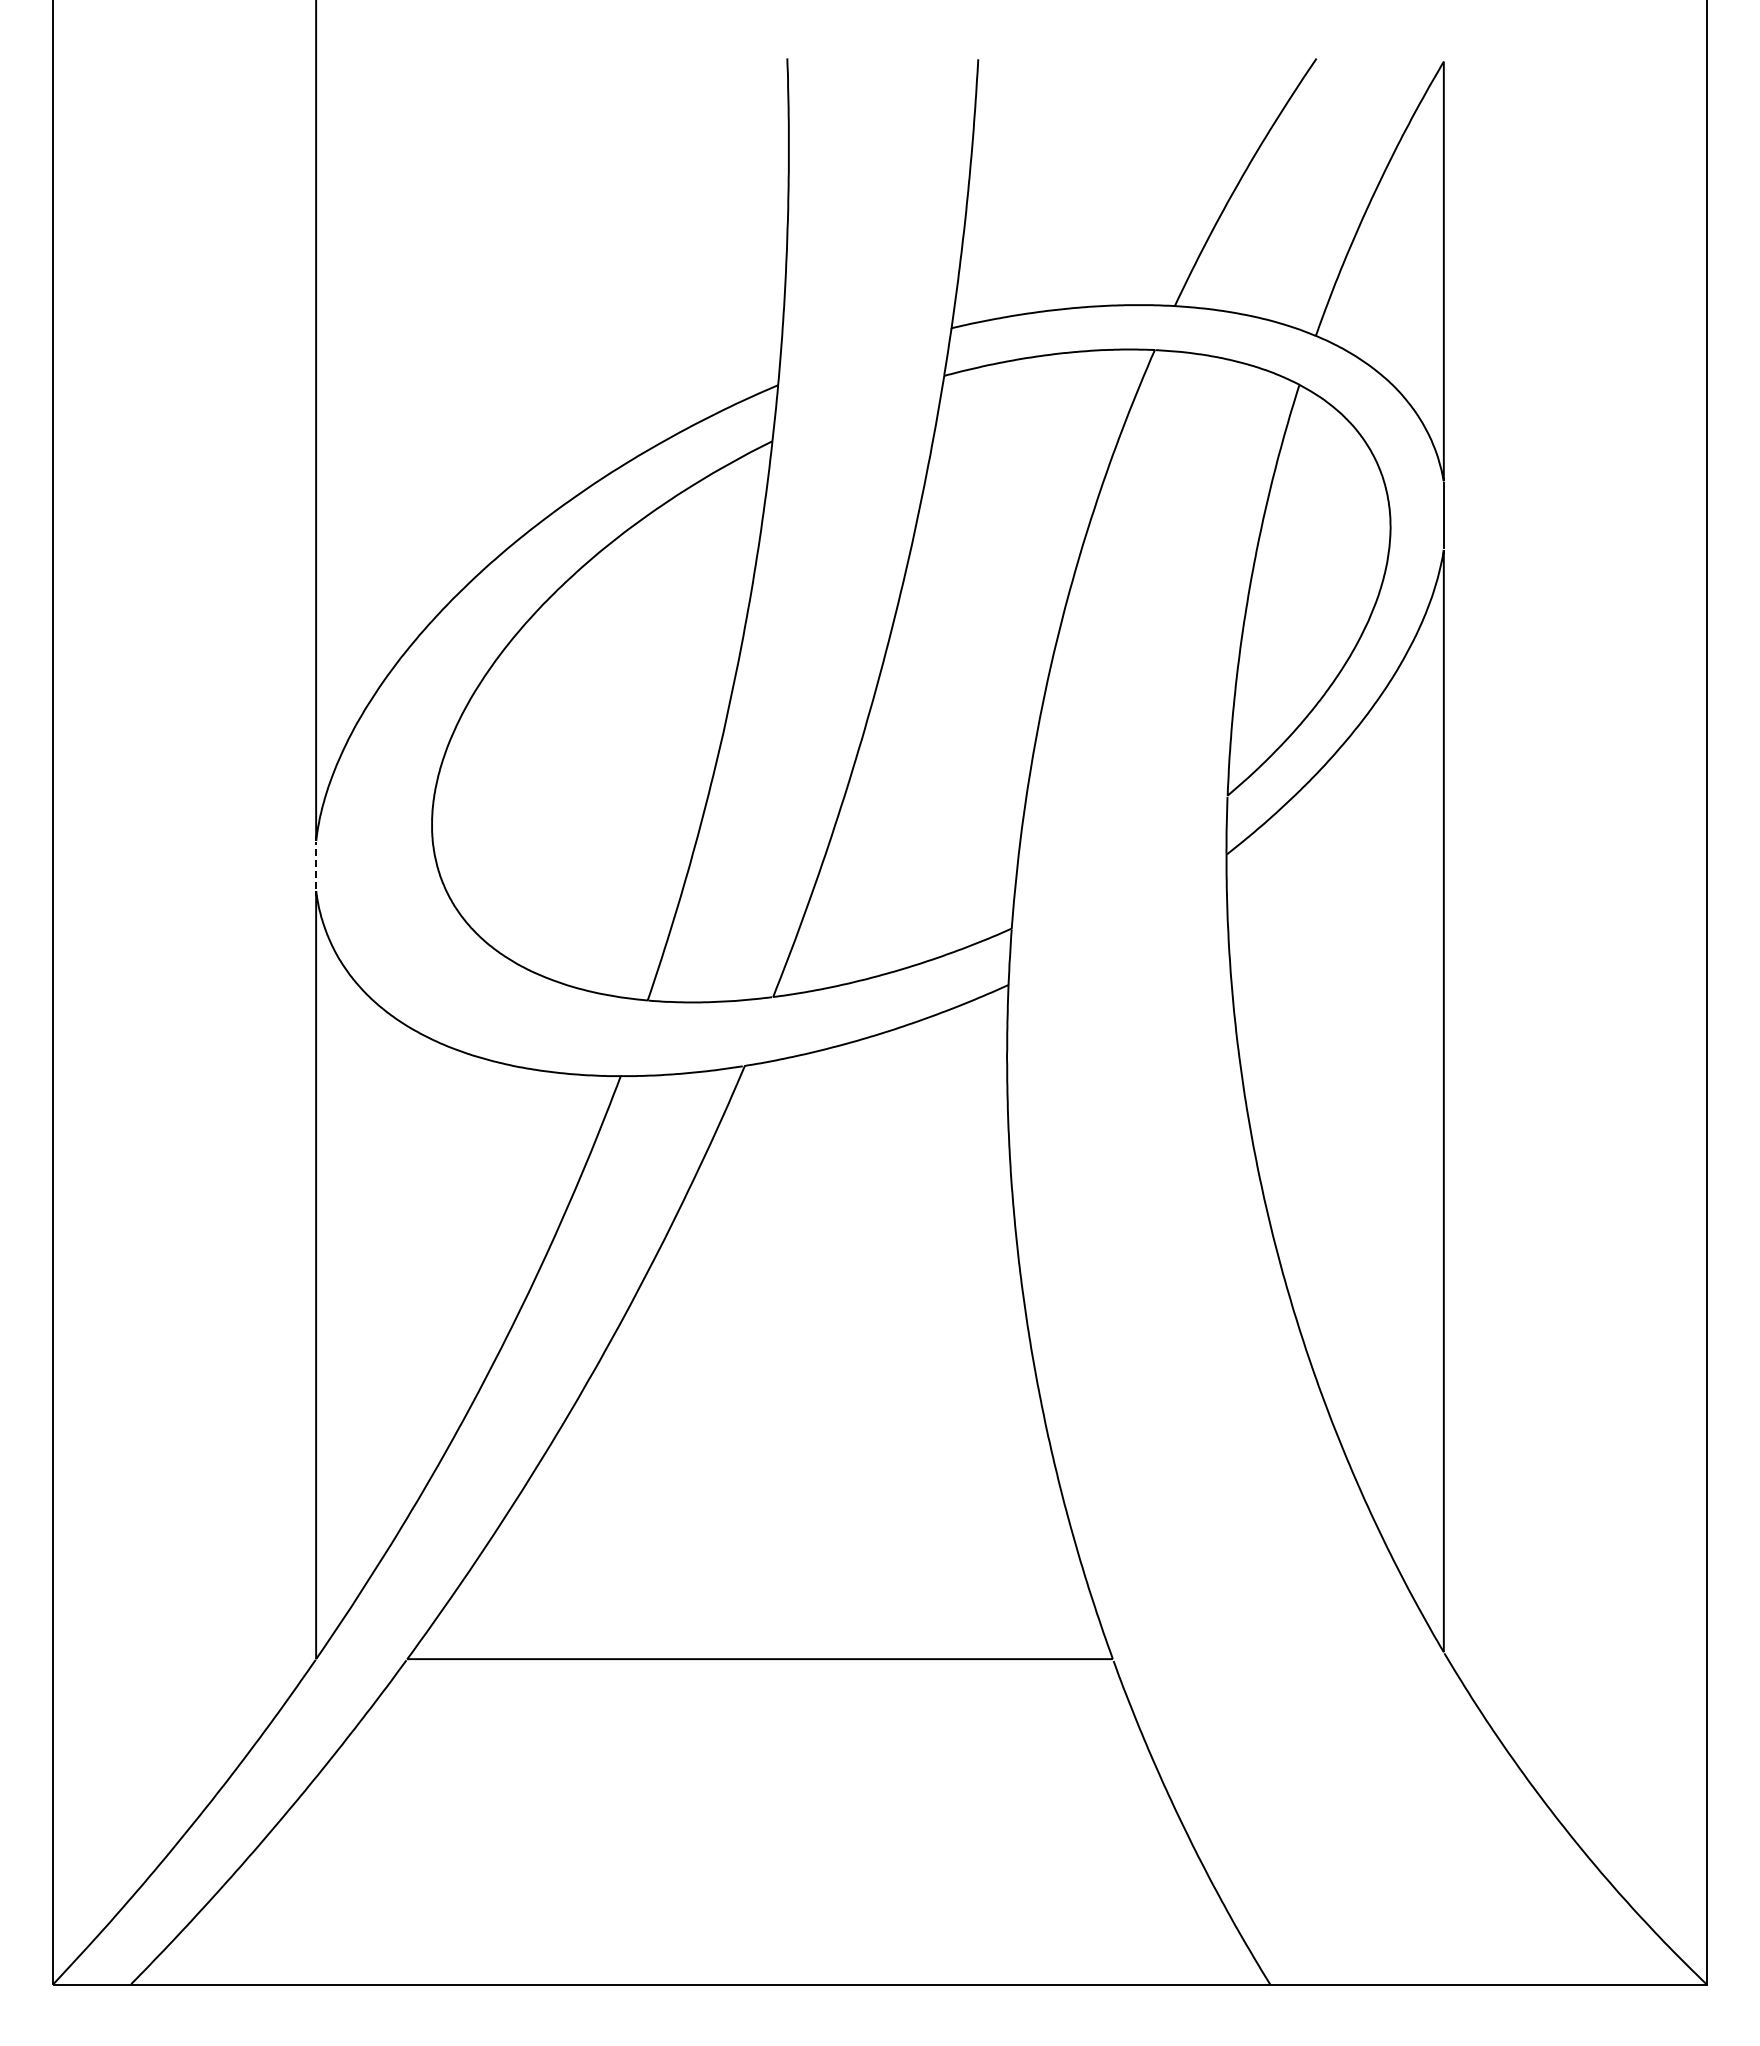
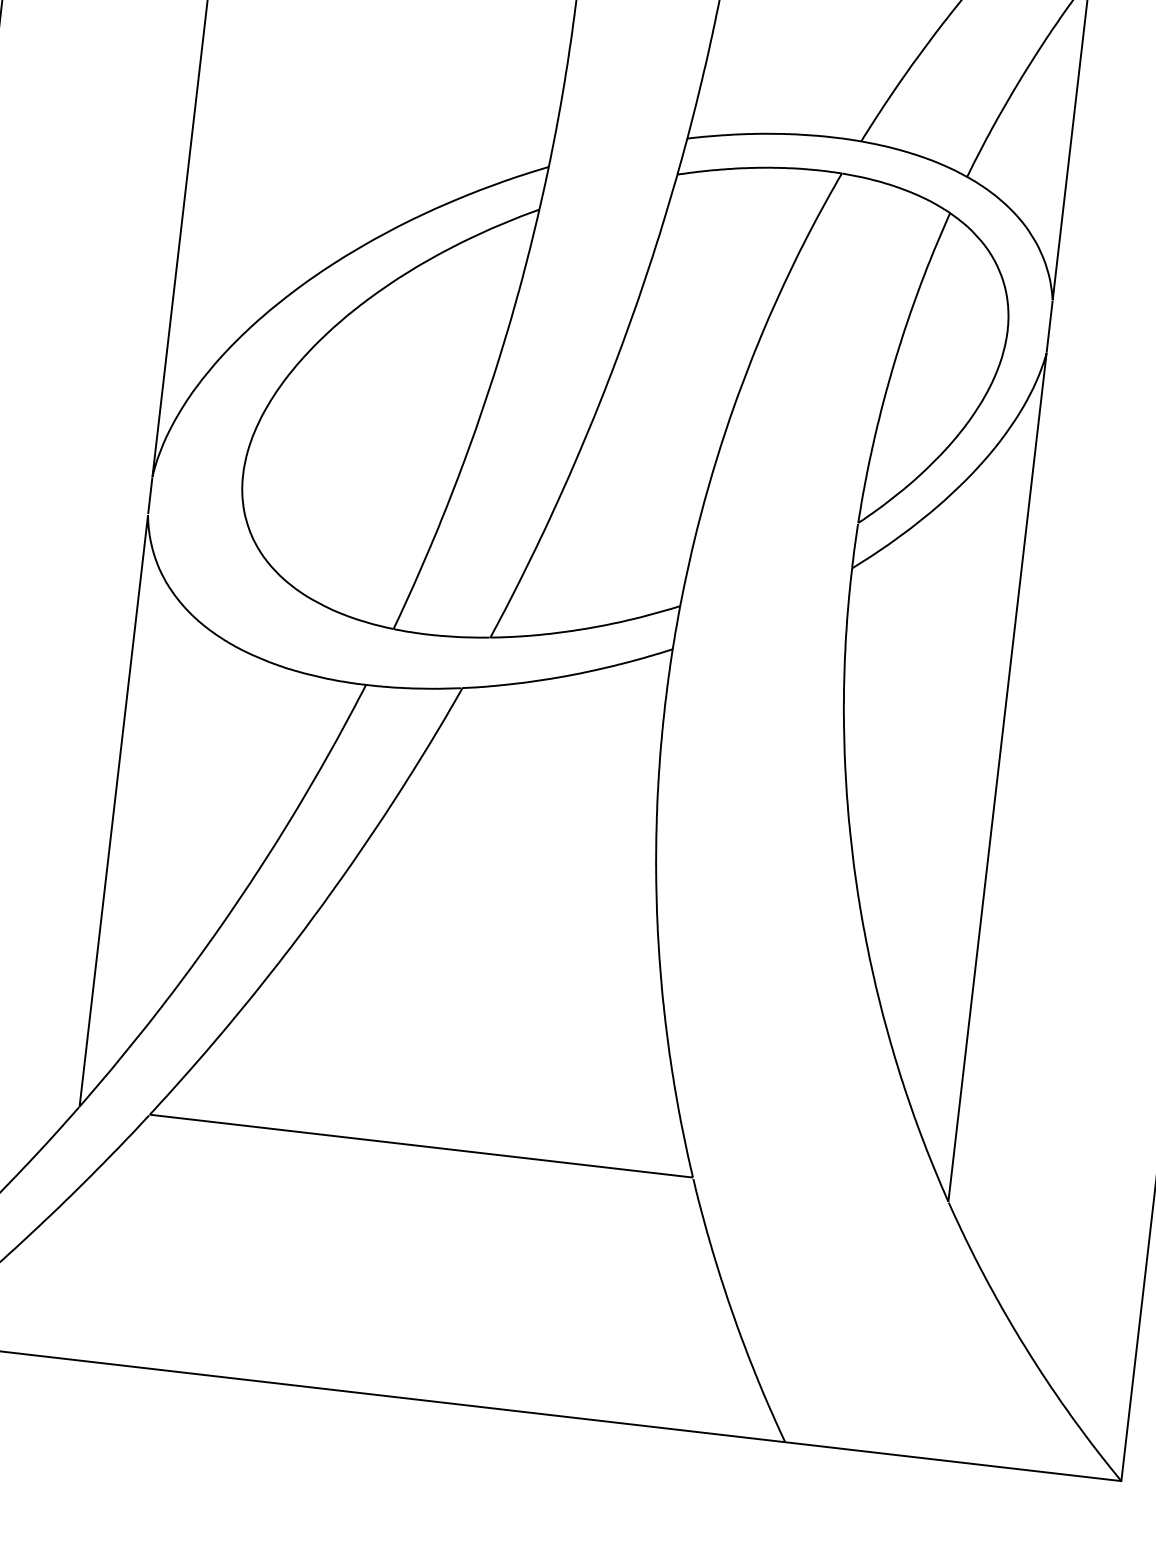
line: (316, 865) -> (150, 495), dashed -> solid

